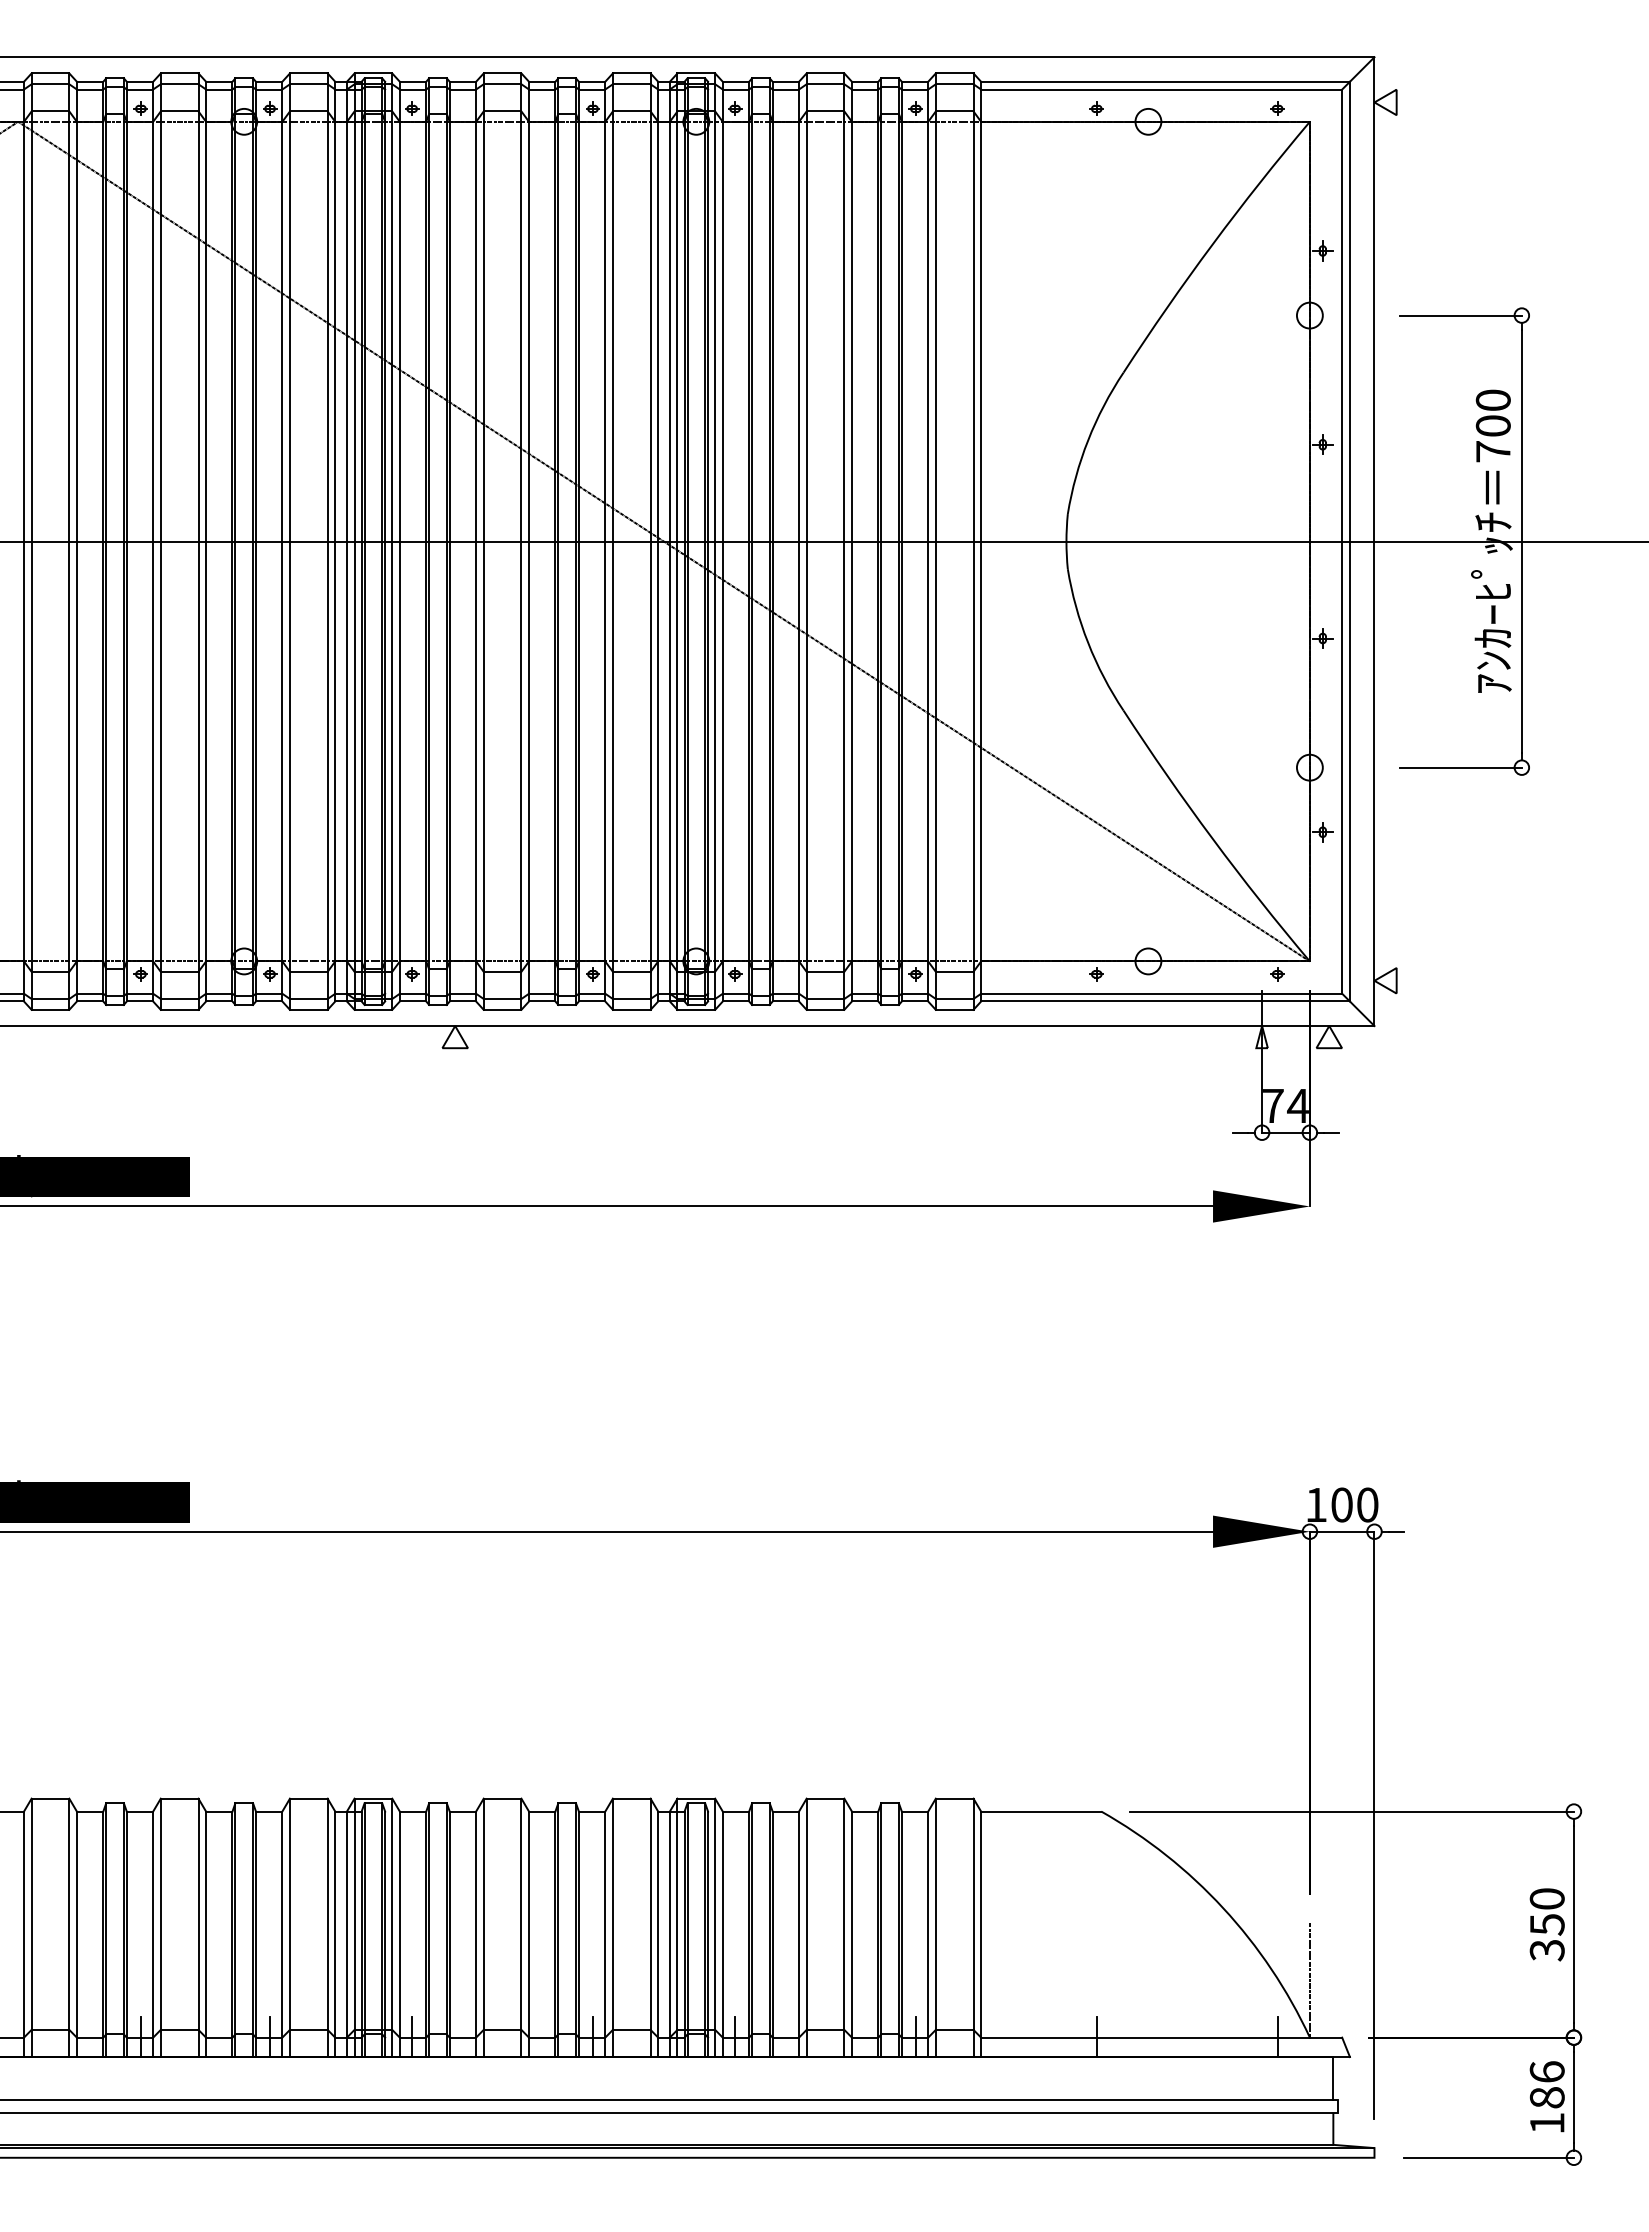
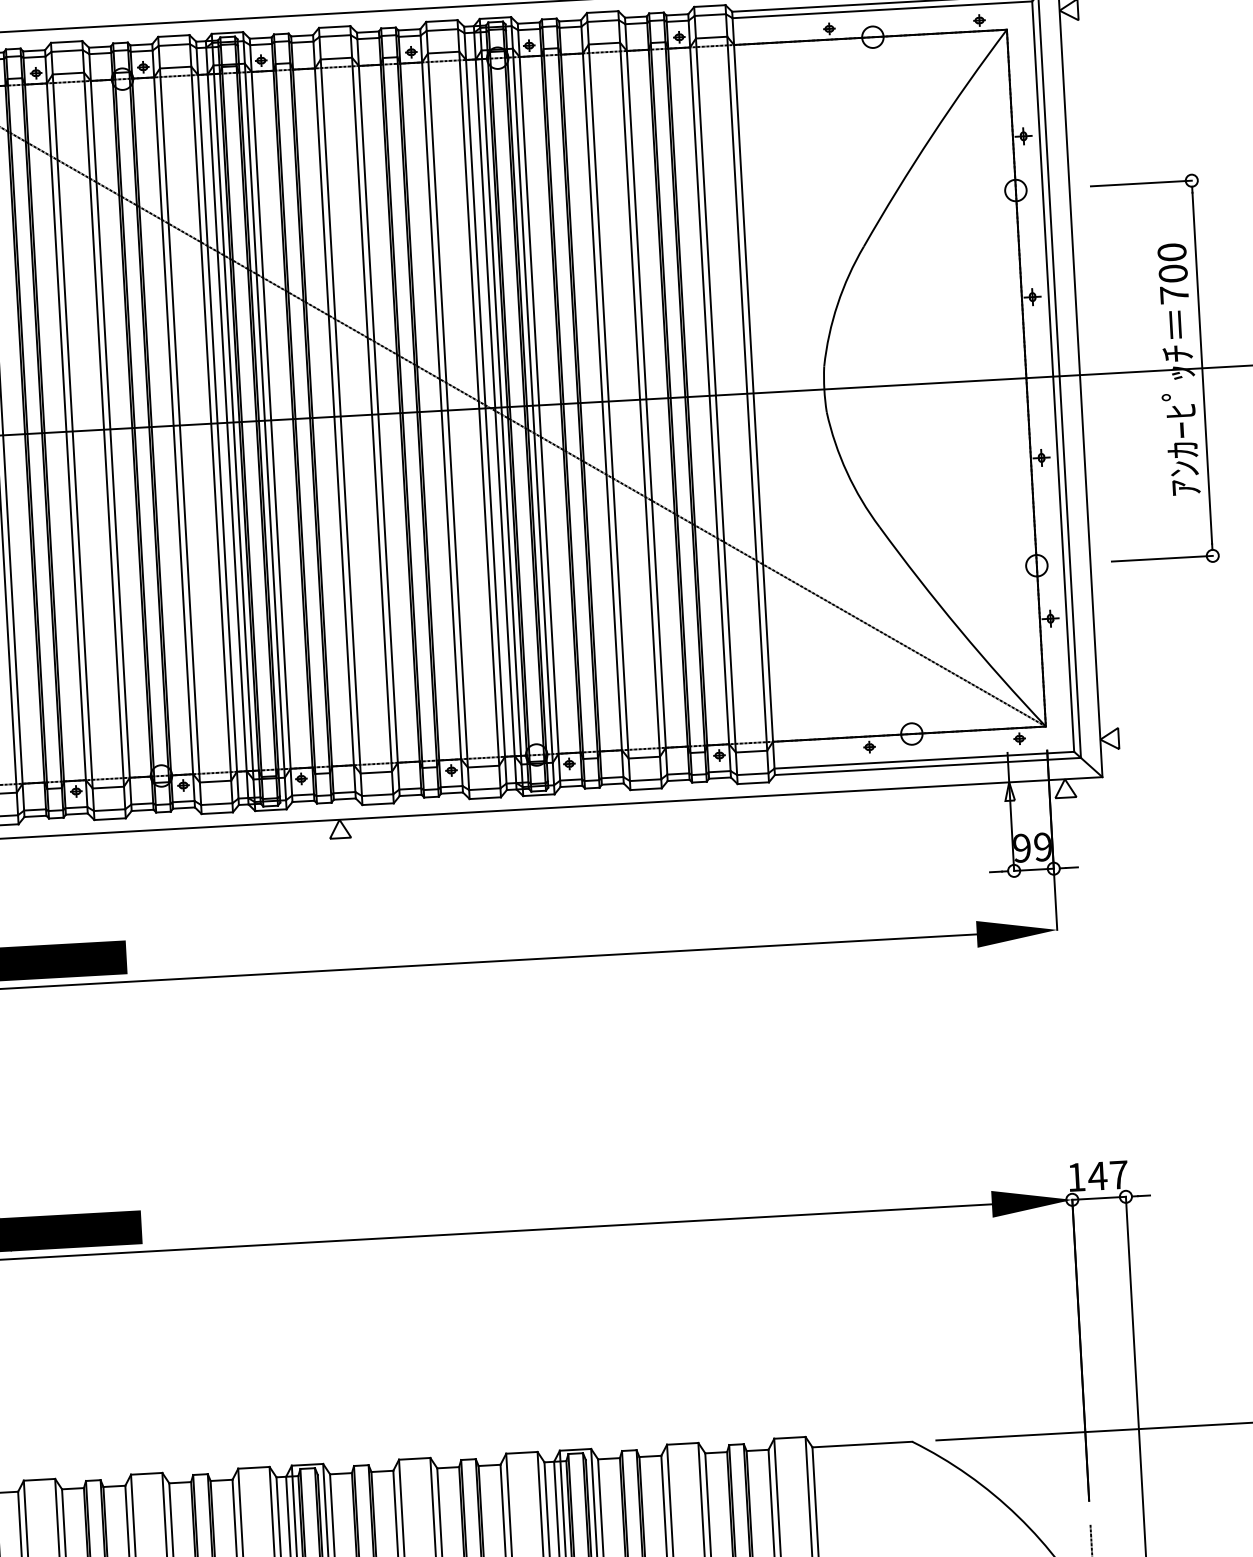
text: (1285, 1105) -> (1032, 847), 74 -> 99
text: (1354, 1504) -> (1108, 1175), 100 -> 147

